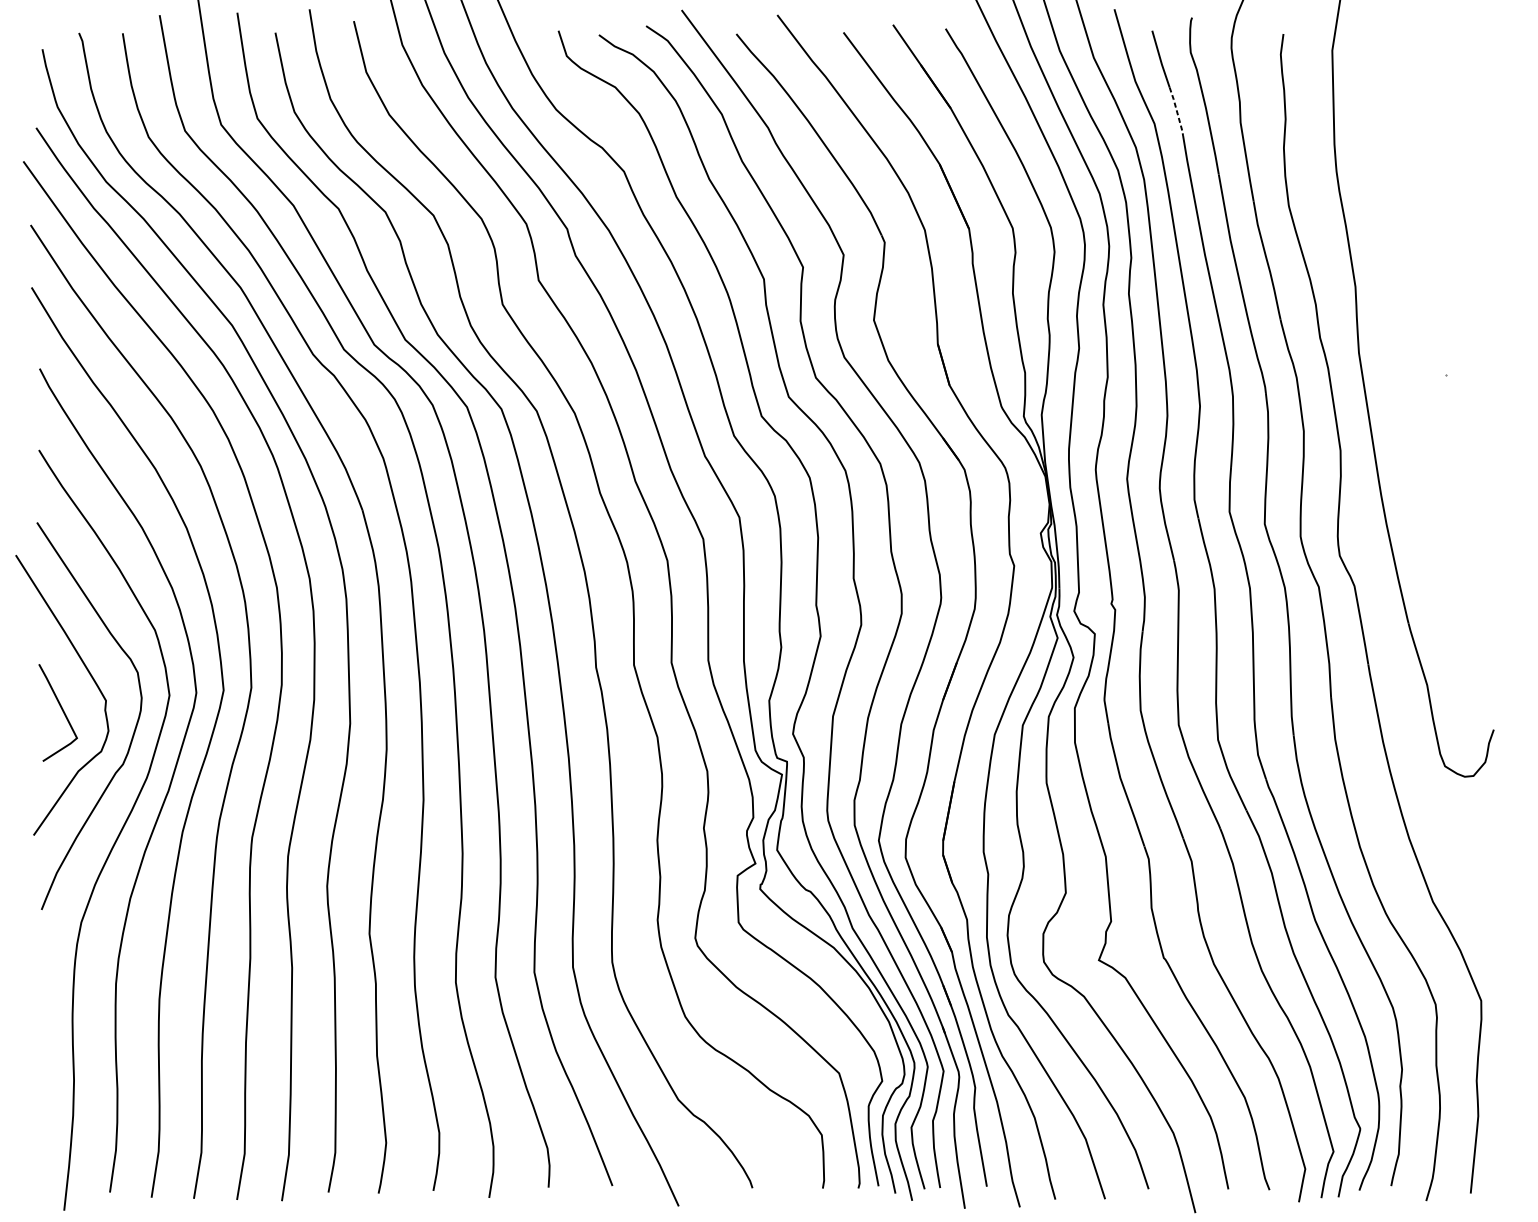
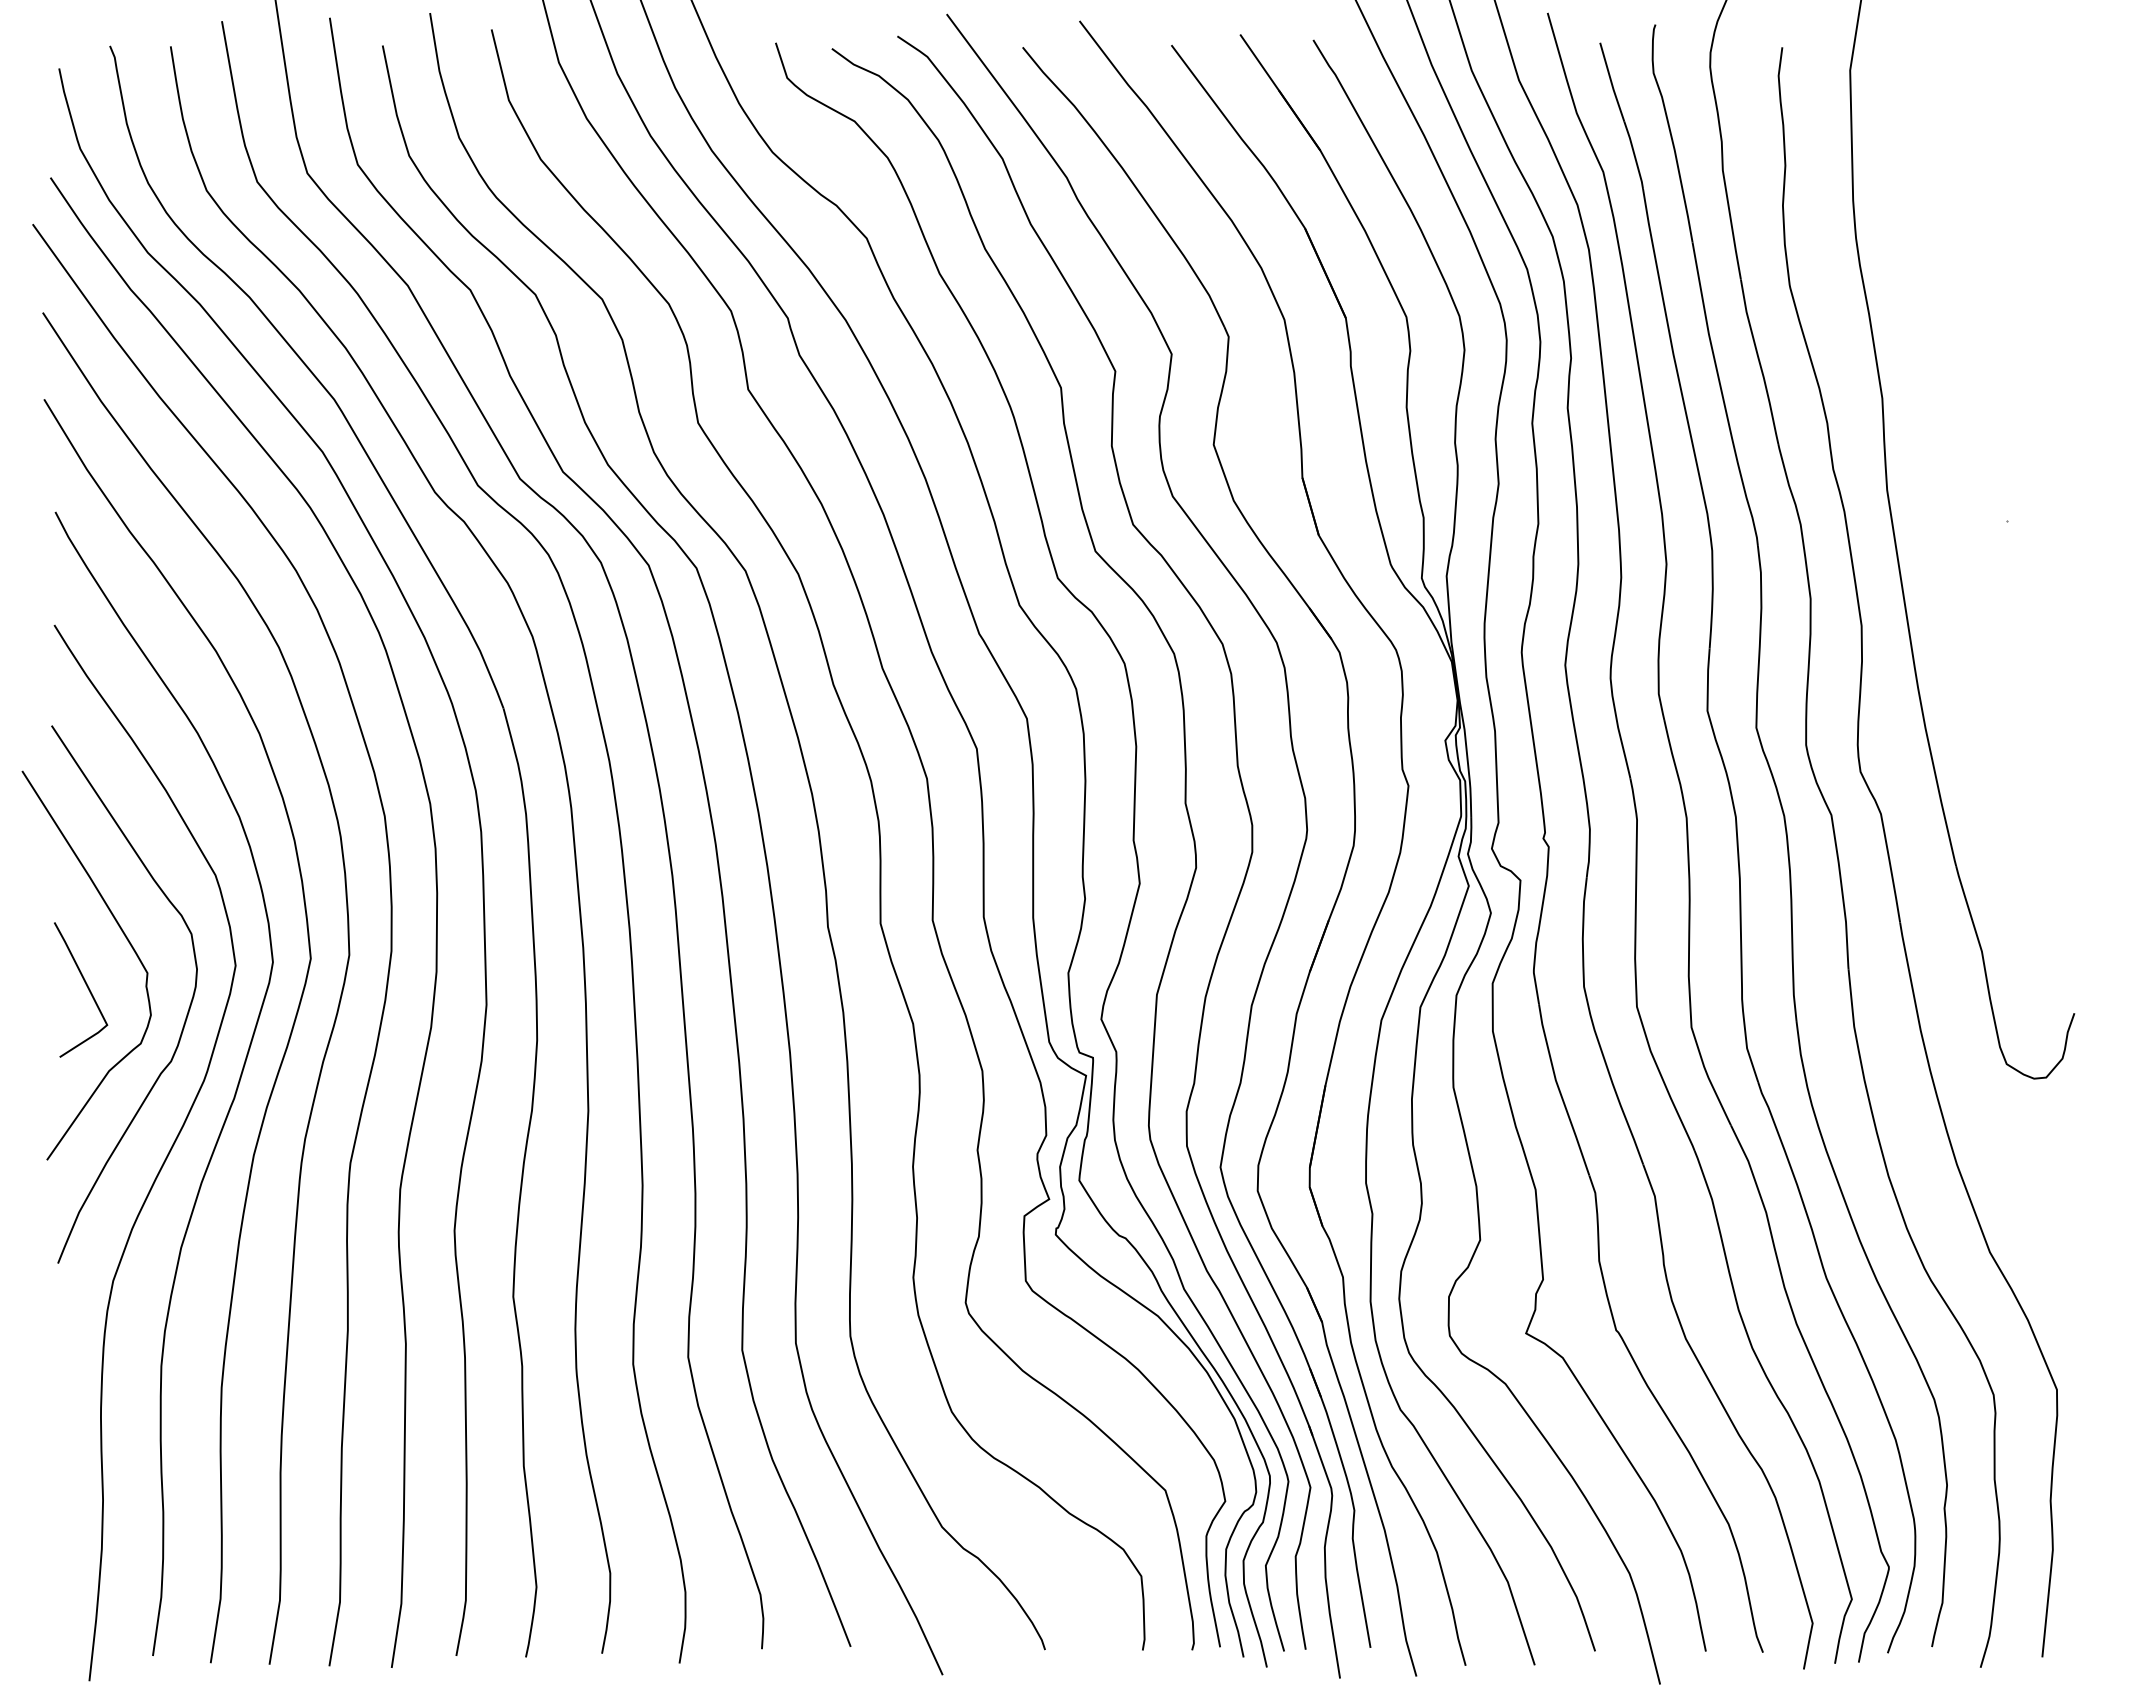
line: (1176, 111) -> (1634, 155), dashed -> solid

